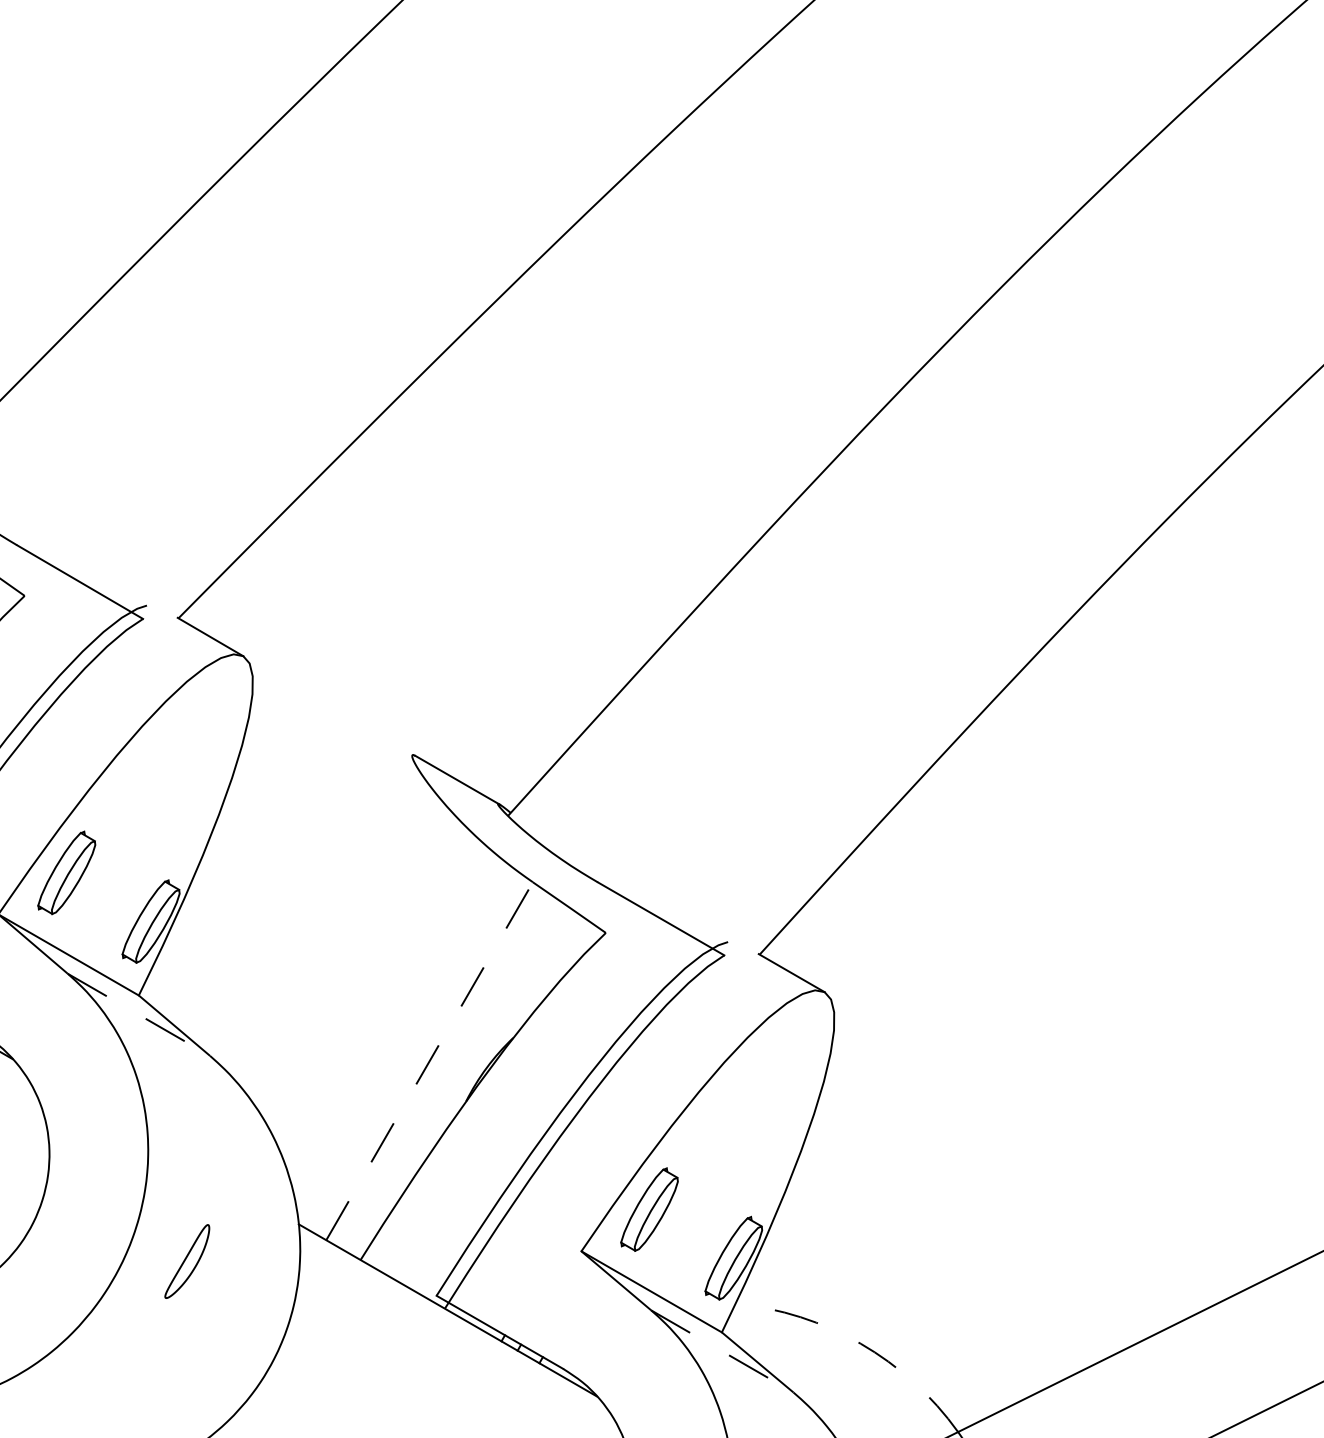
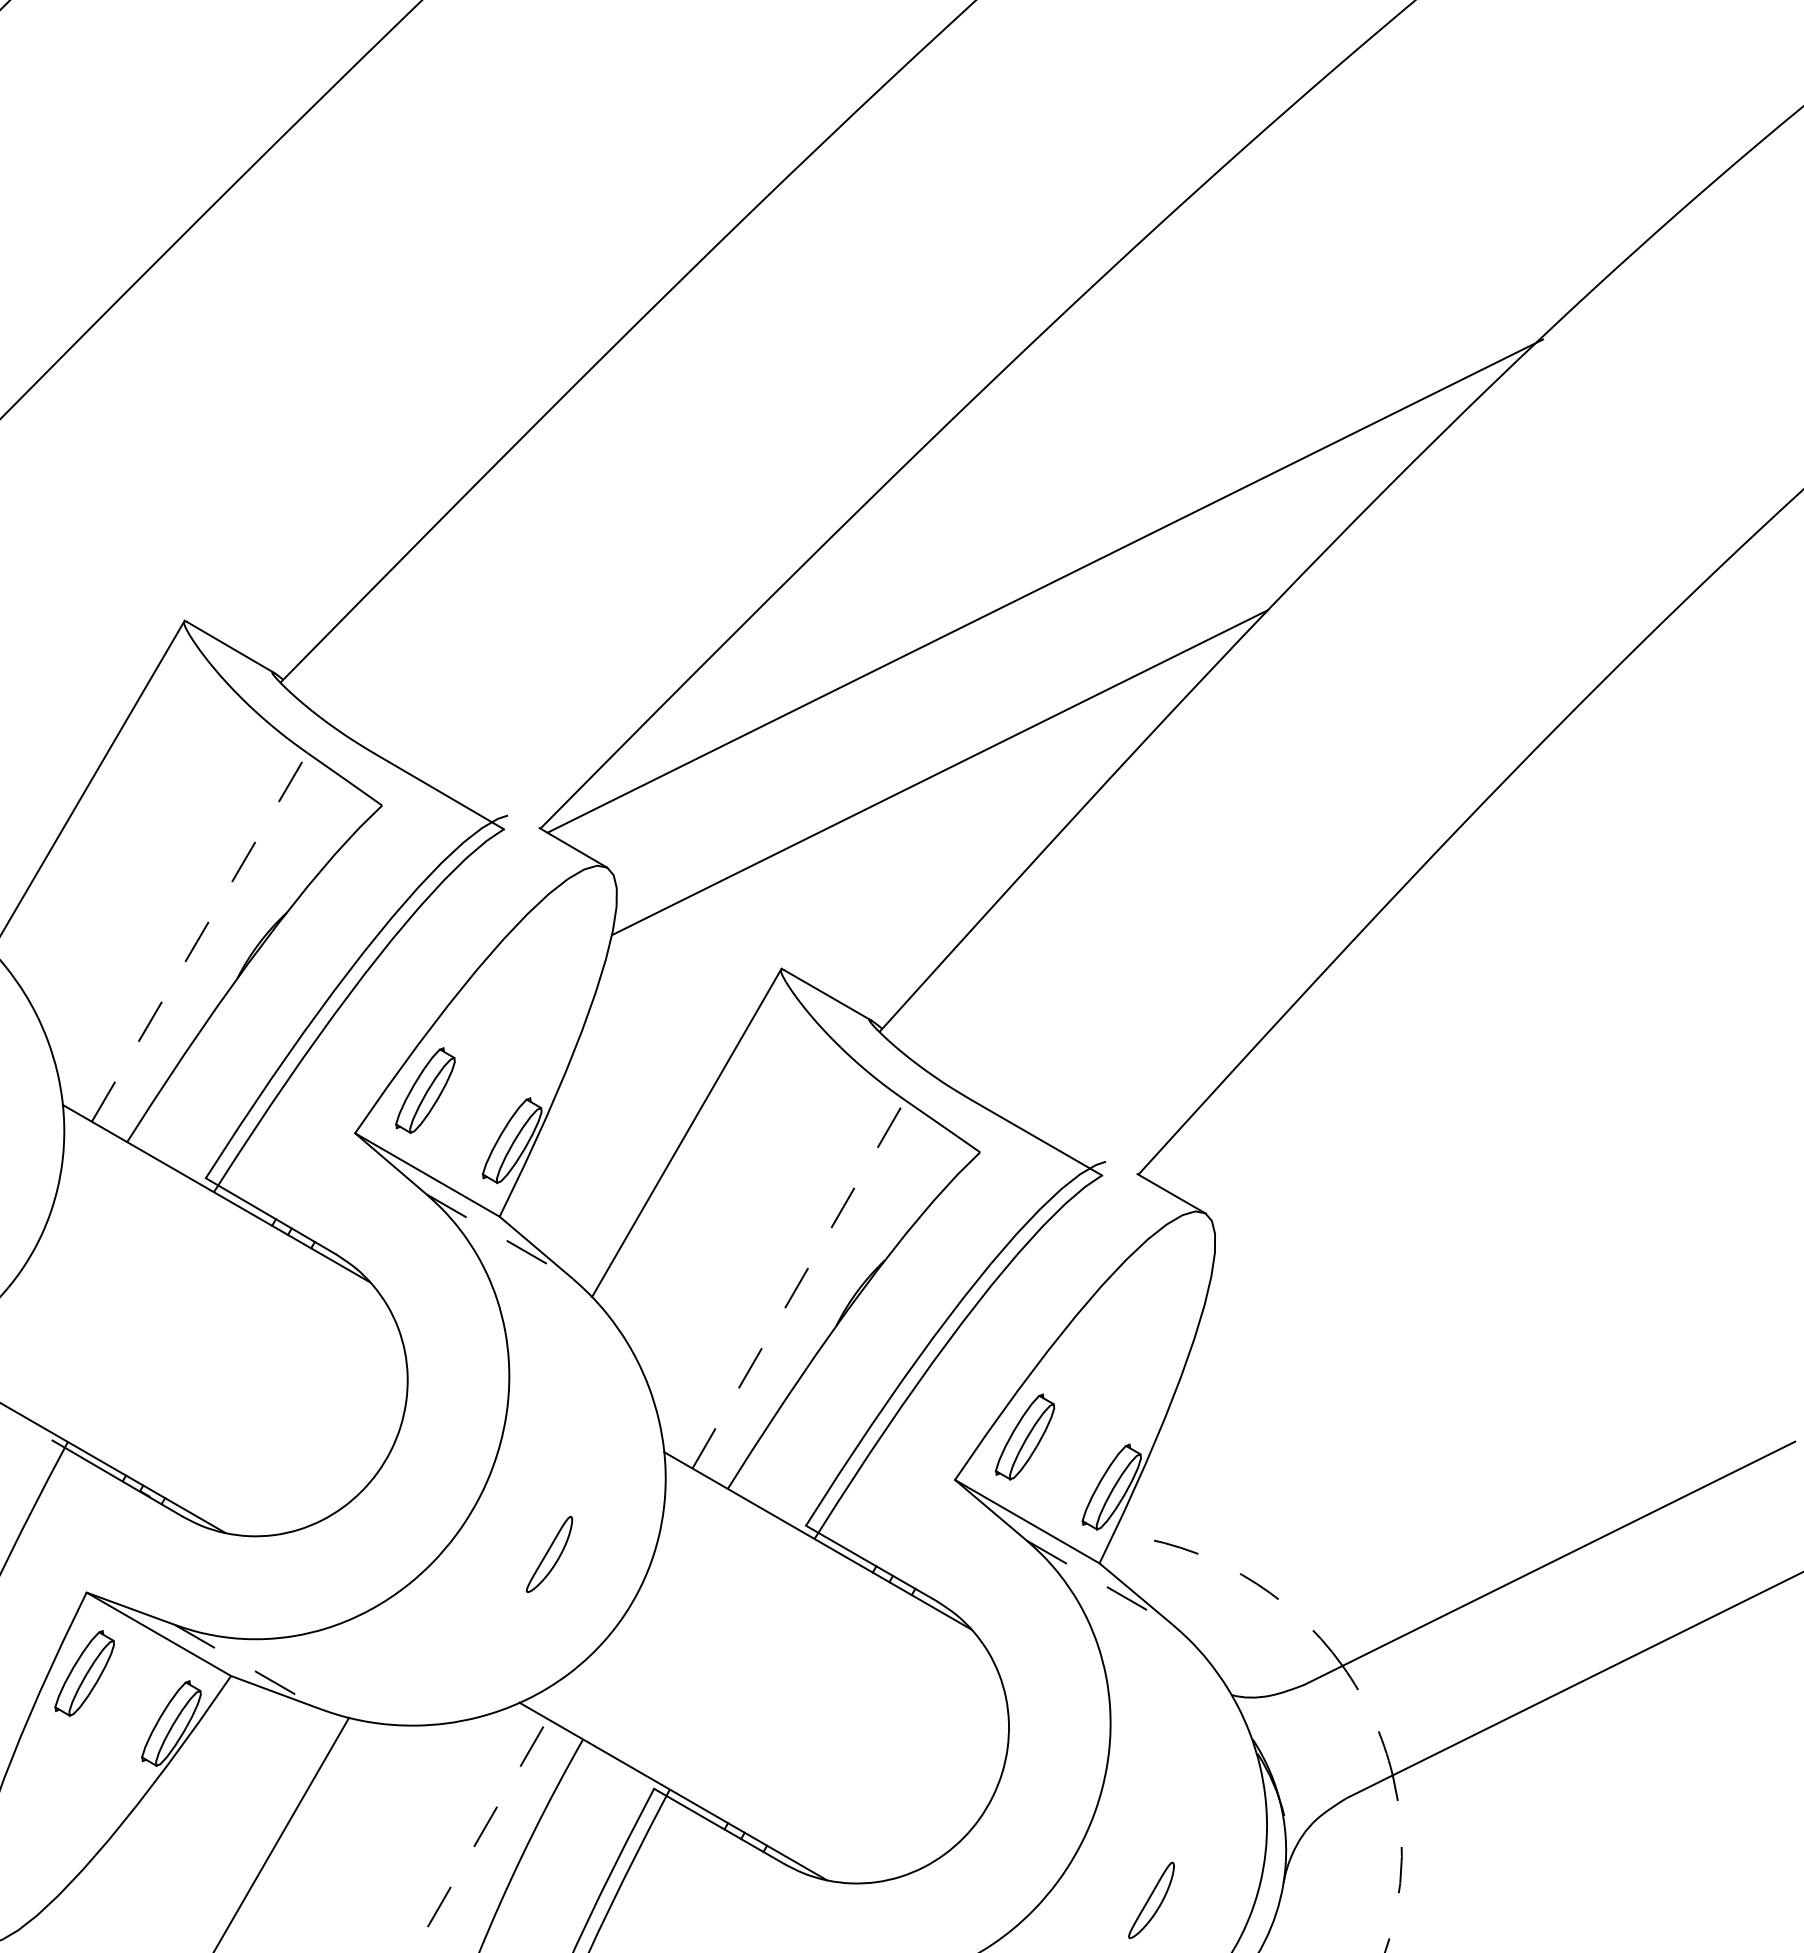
line: (669, 382) -> (1045, 585), added
line: (567, 563) -> (940, 772), added
line: (320, 913) -> (686, 1132), added
part: (187, 1261) -> (549, 1554), moved

